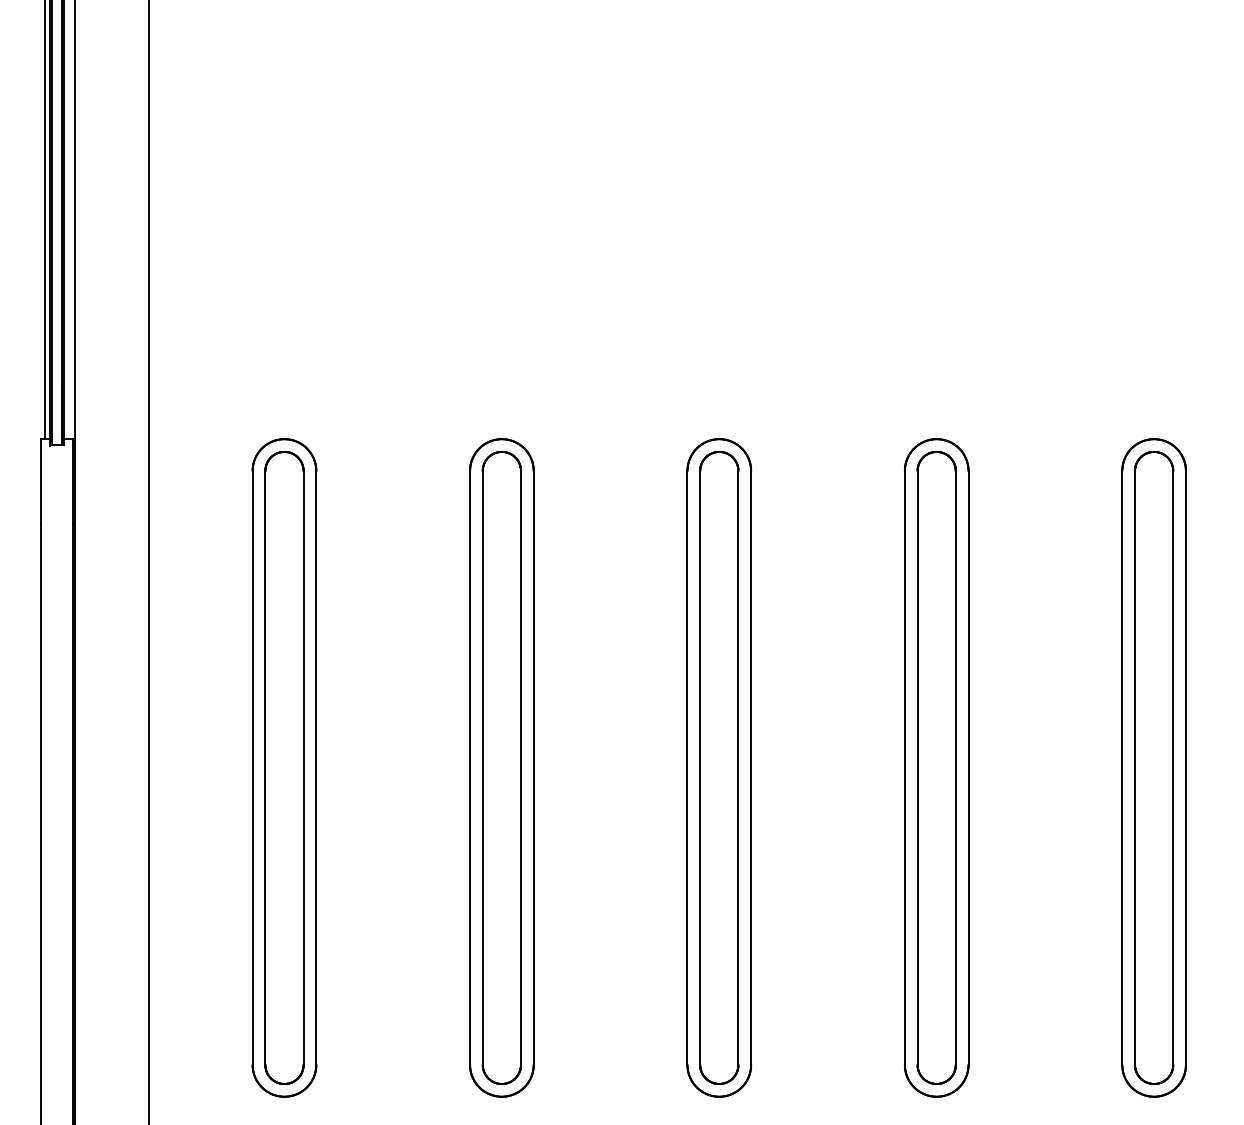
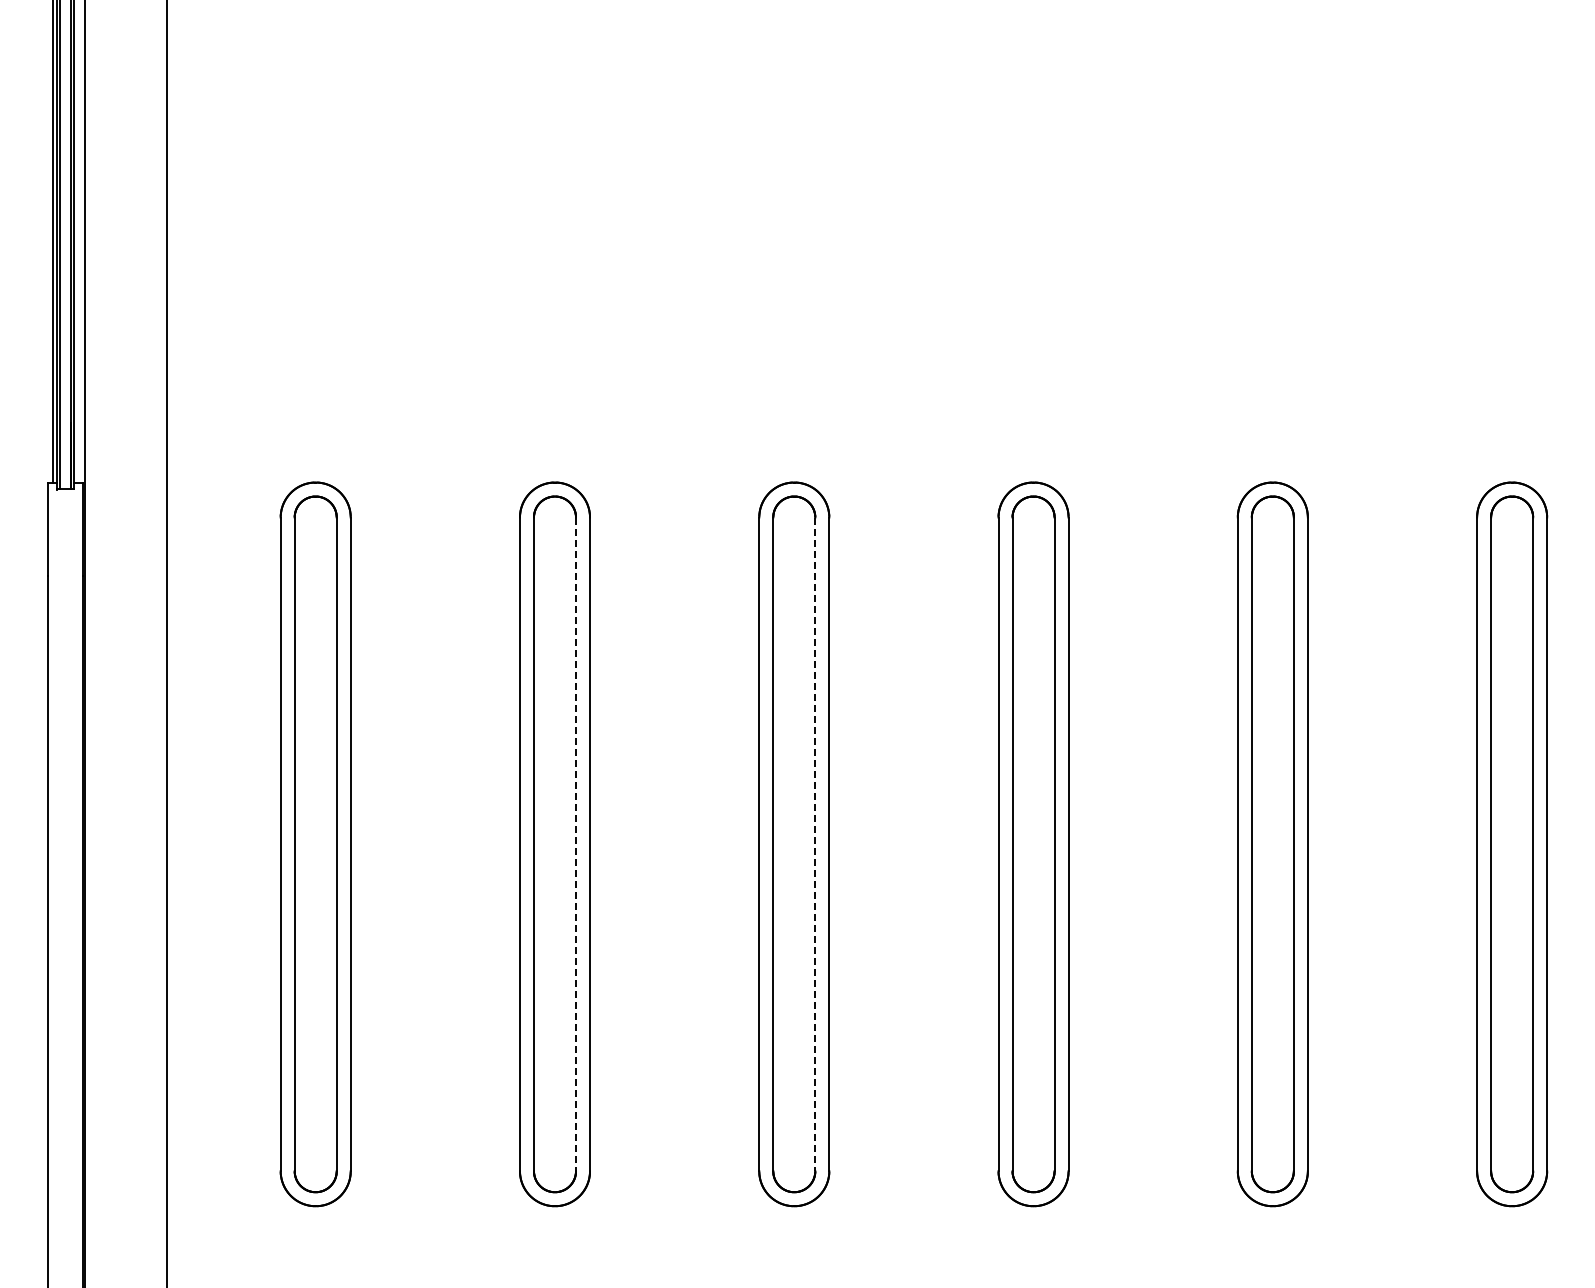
line: (521, 768) -> (576, 844), solid -> dashed
line: (738, 768) -> (815, 844), solid -> dashed

